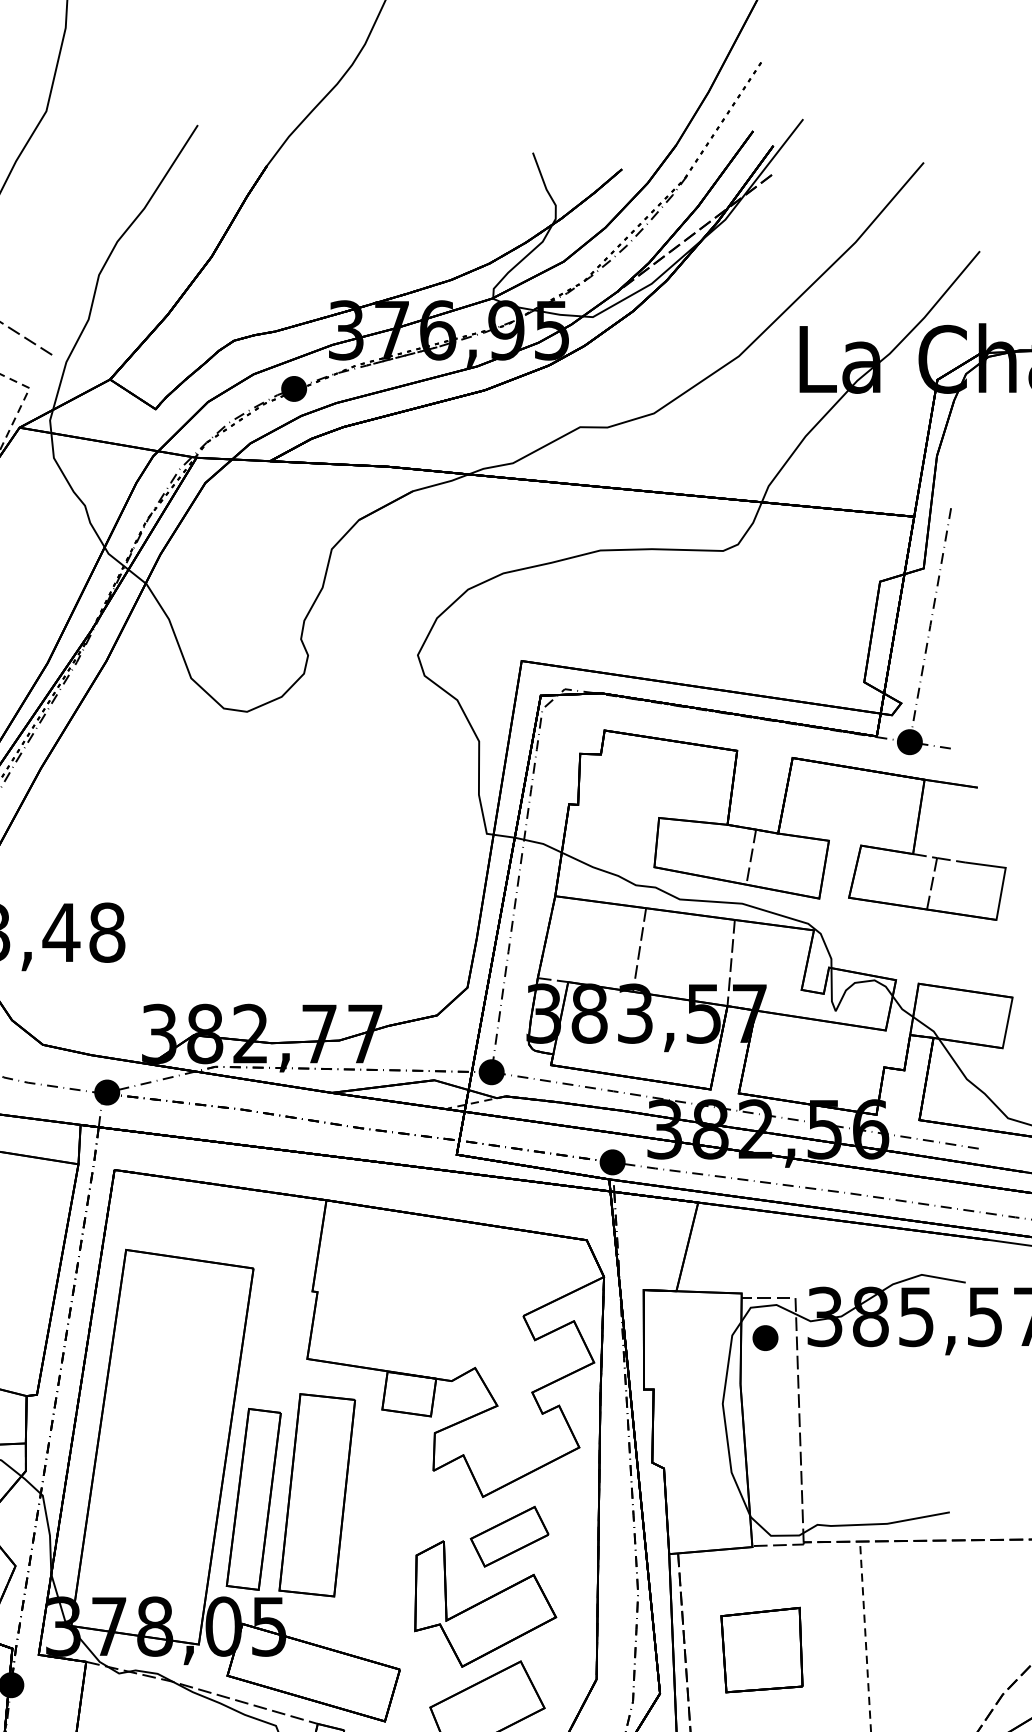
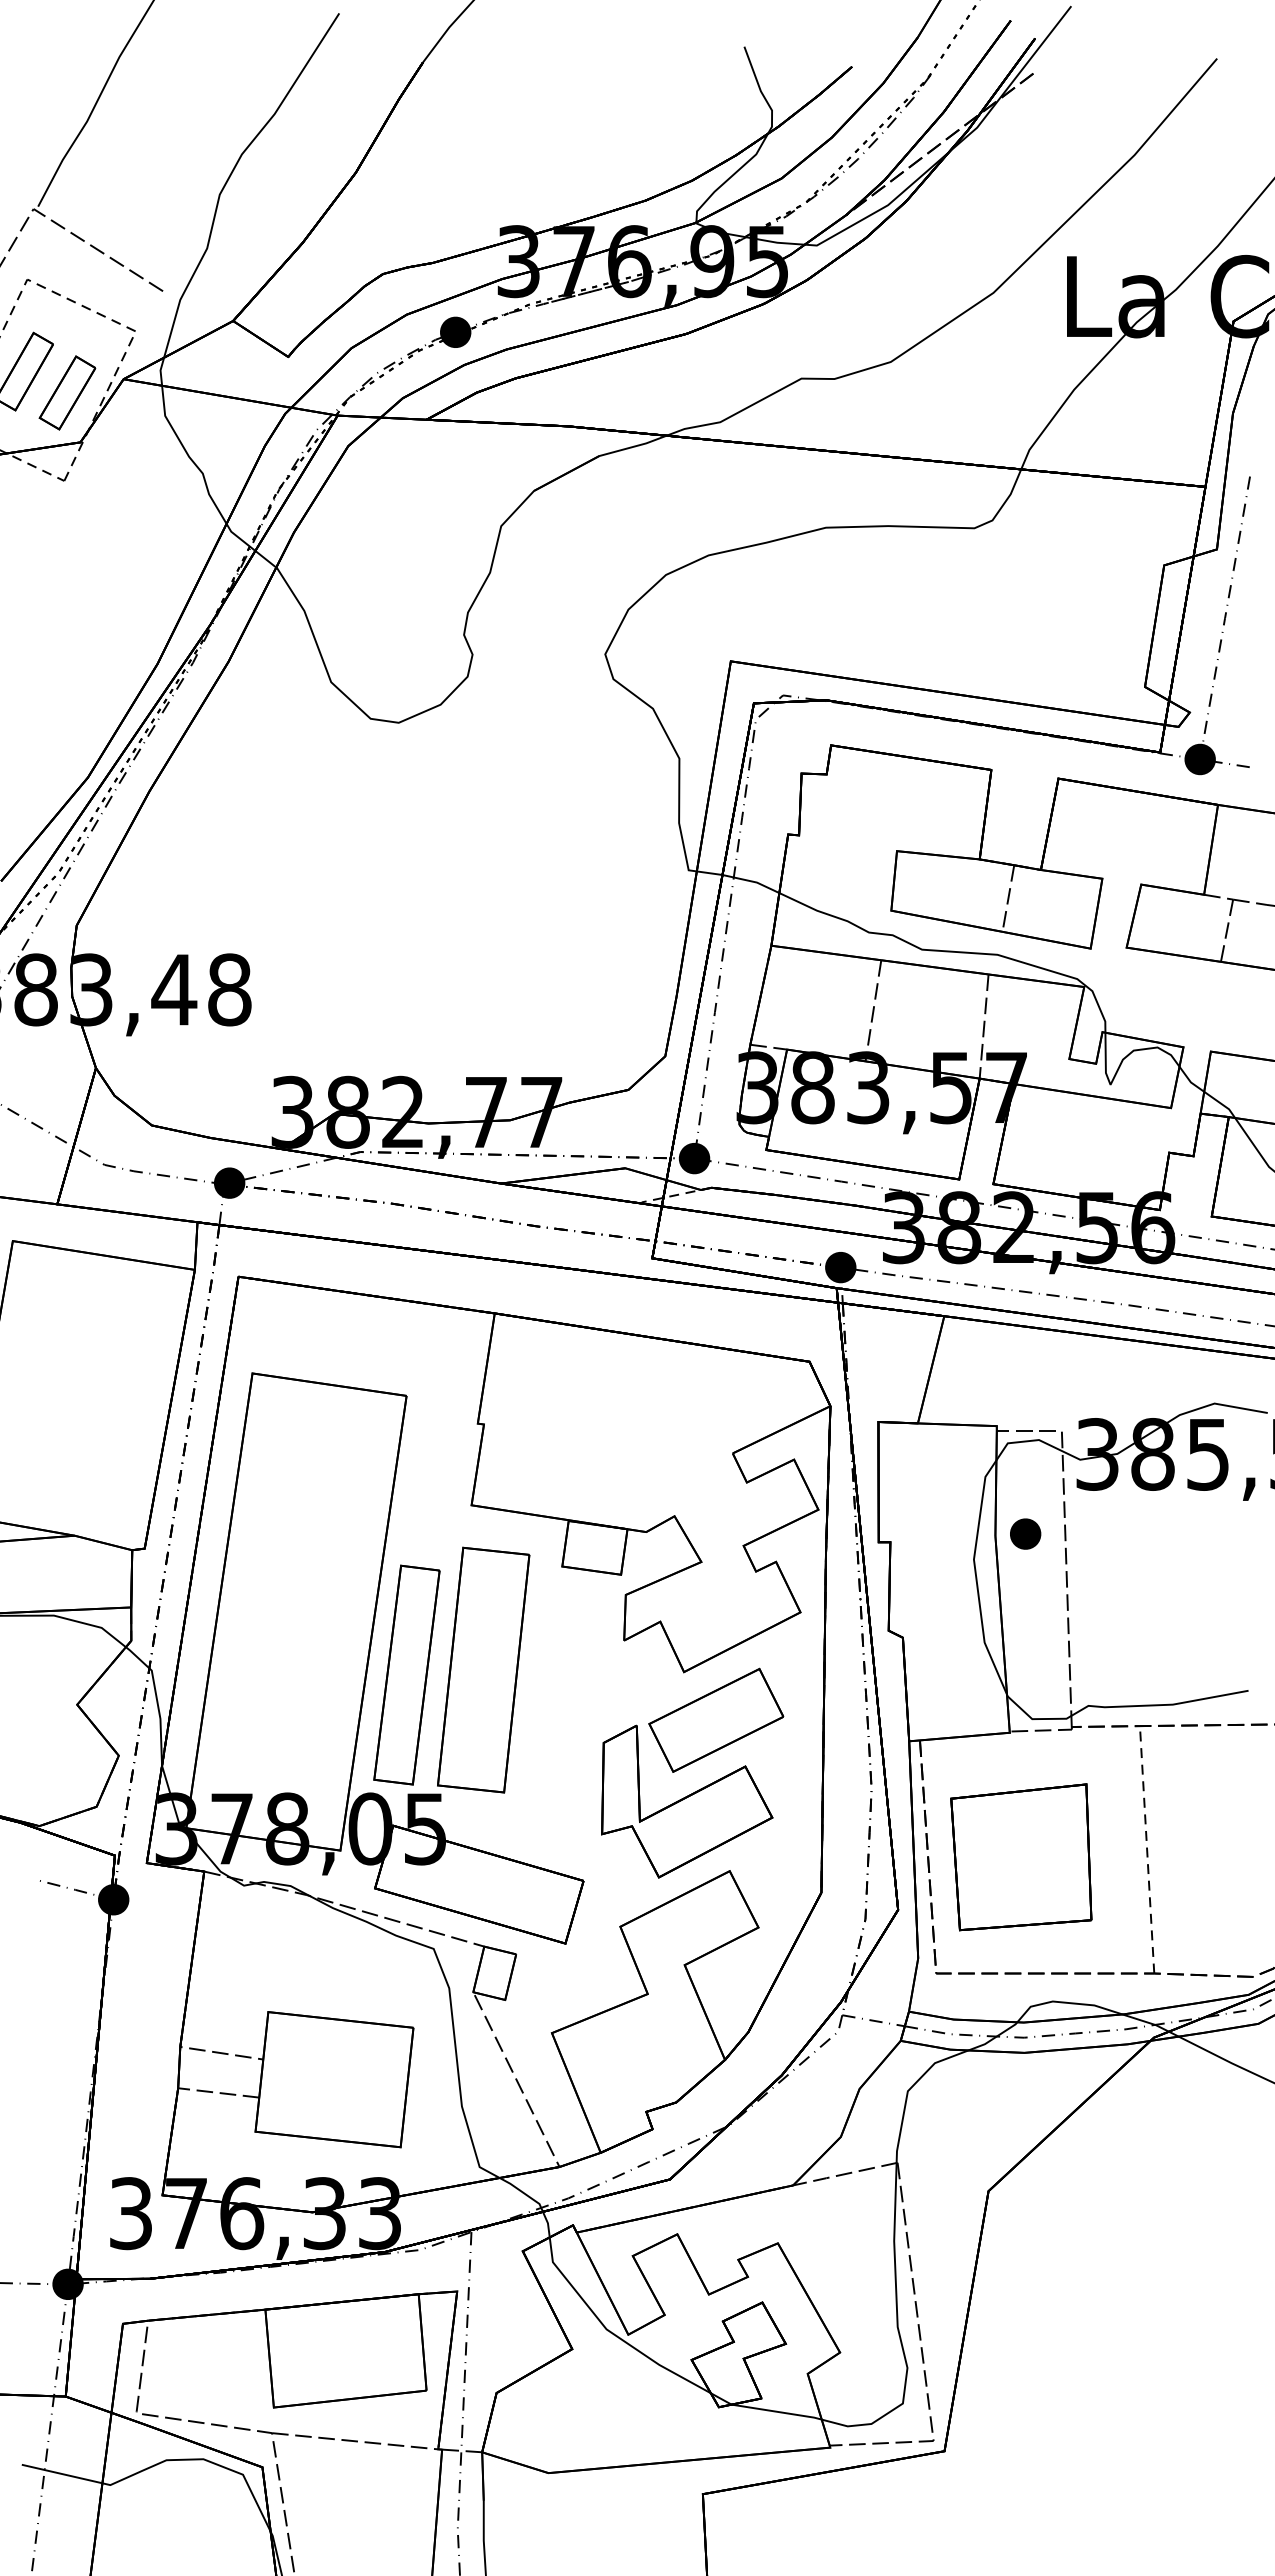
part: (765, 1337) -> (1025, 1533), moved
part: (509, 1536) -> (716, 1719), size x1.43
part: (762, 1650) -> (1021, 1857), size x1.43

